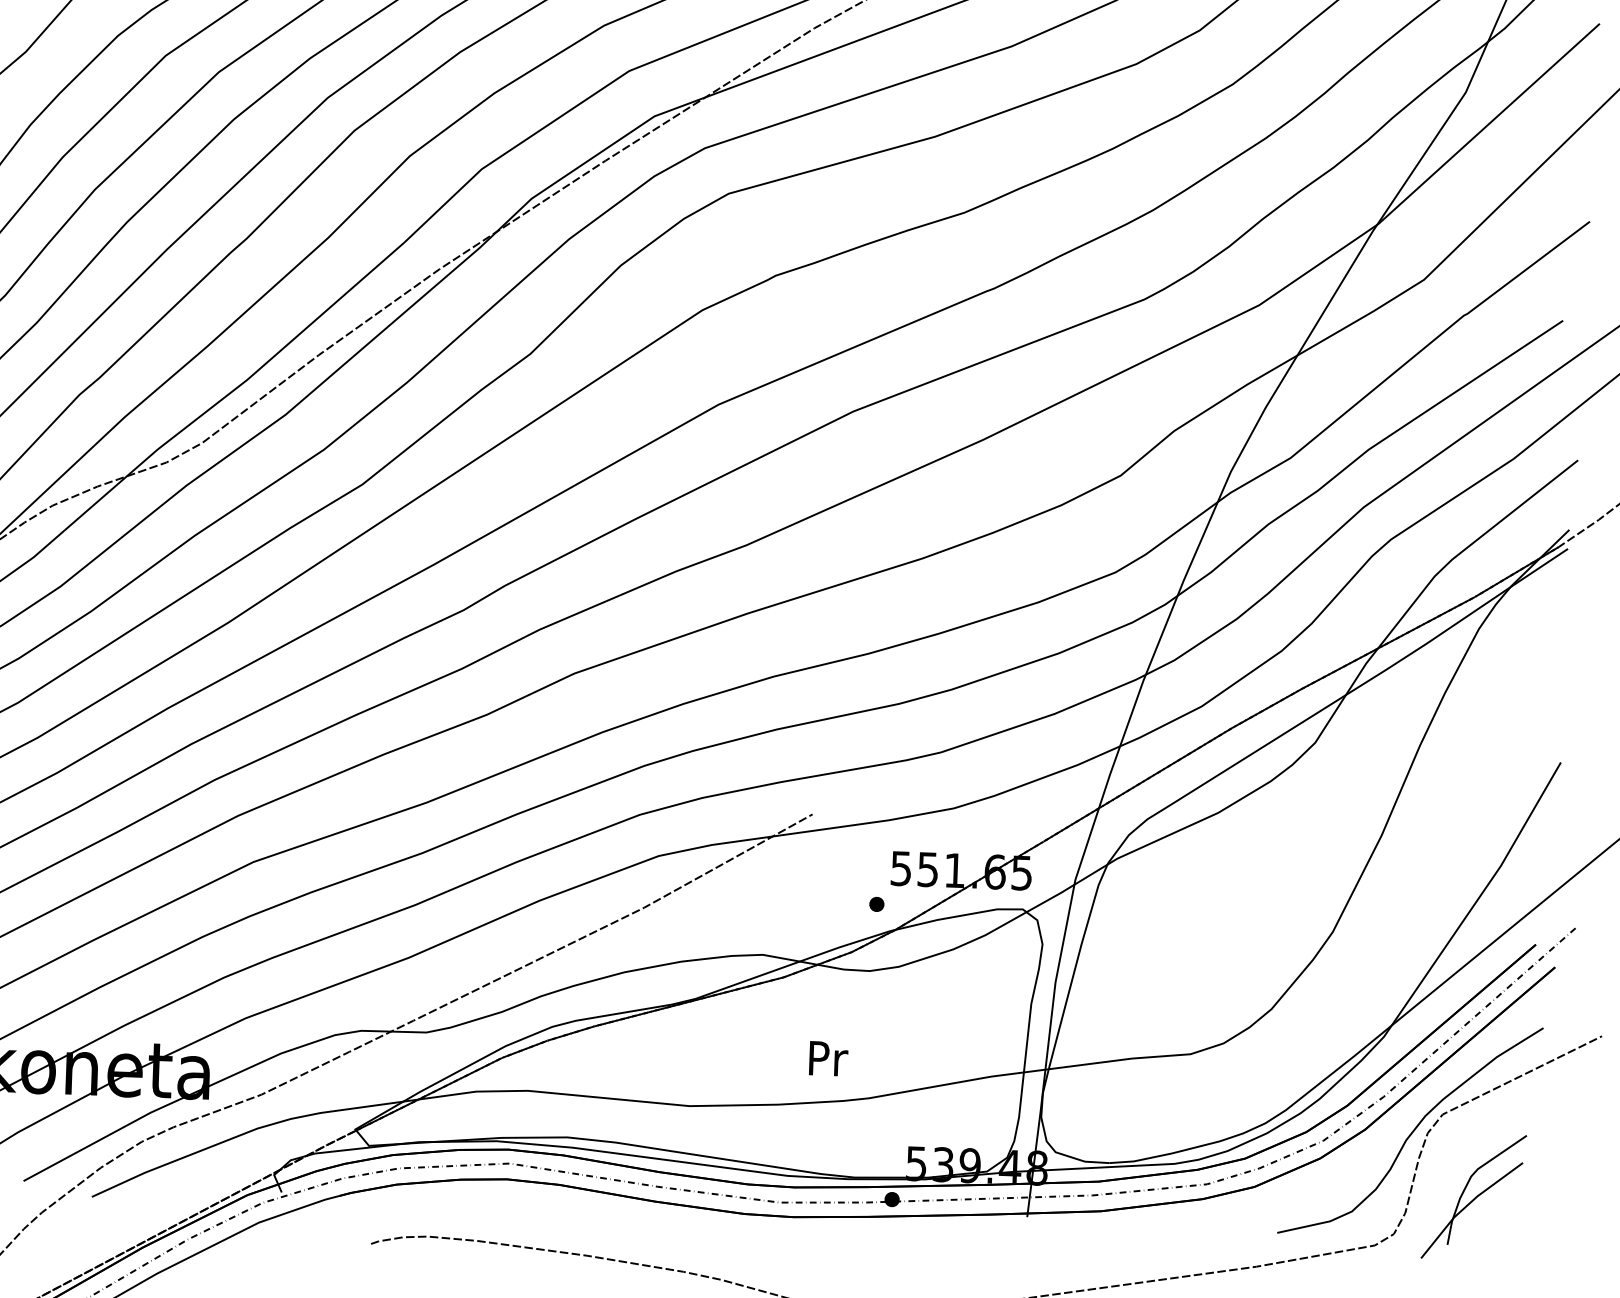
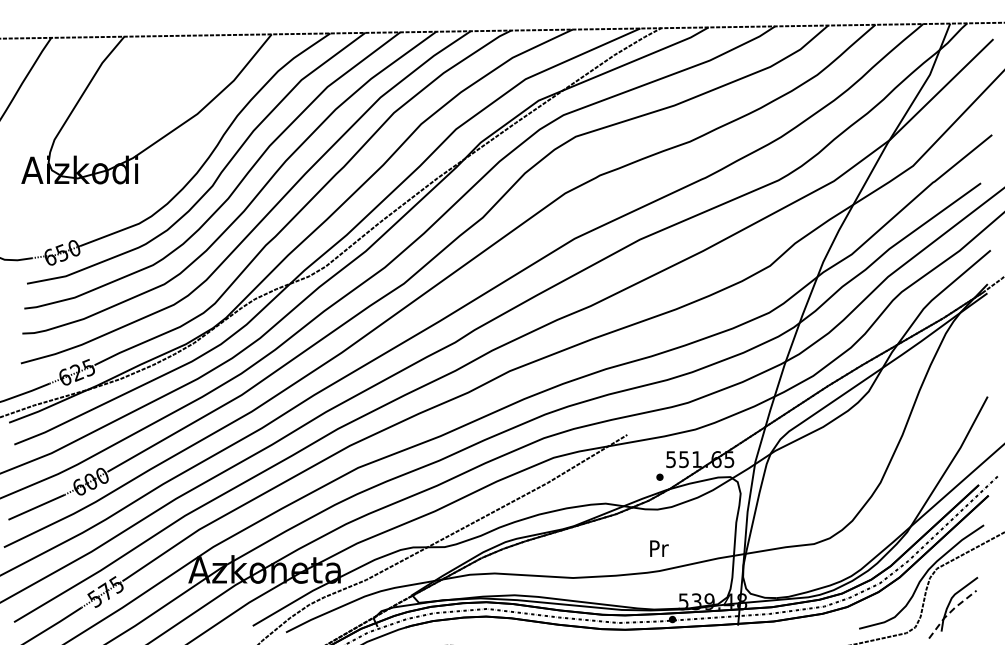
text: (828, 1058) -> (659, 548), moved
line: (1467, 1206) -> (950, 612), solid -> dashed

